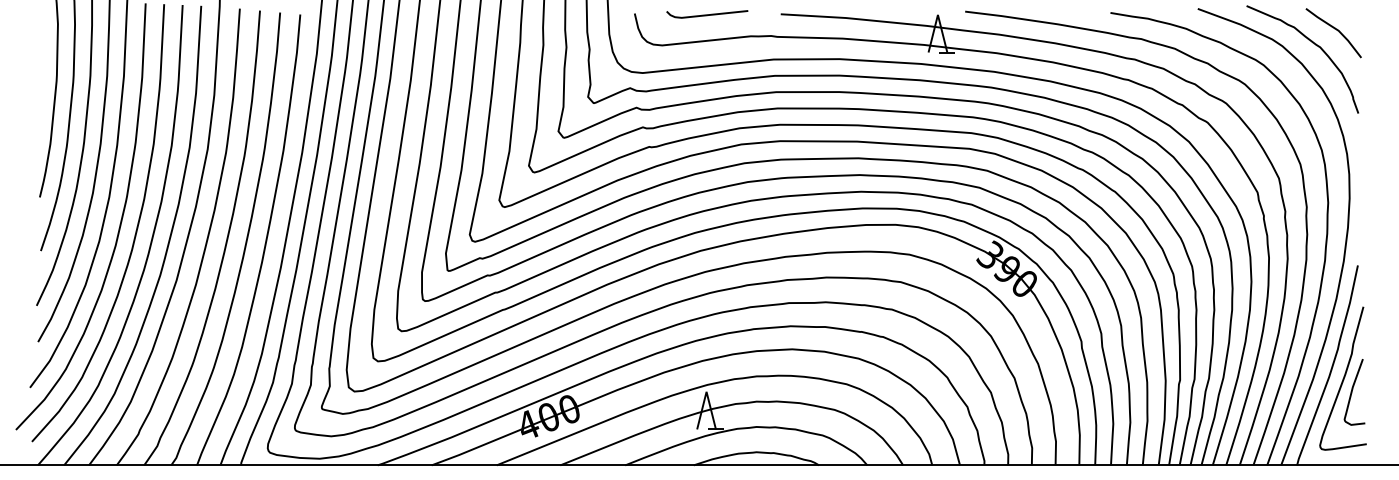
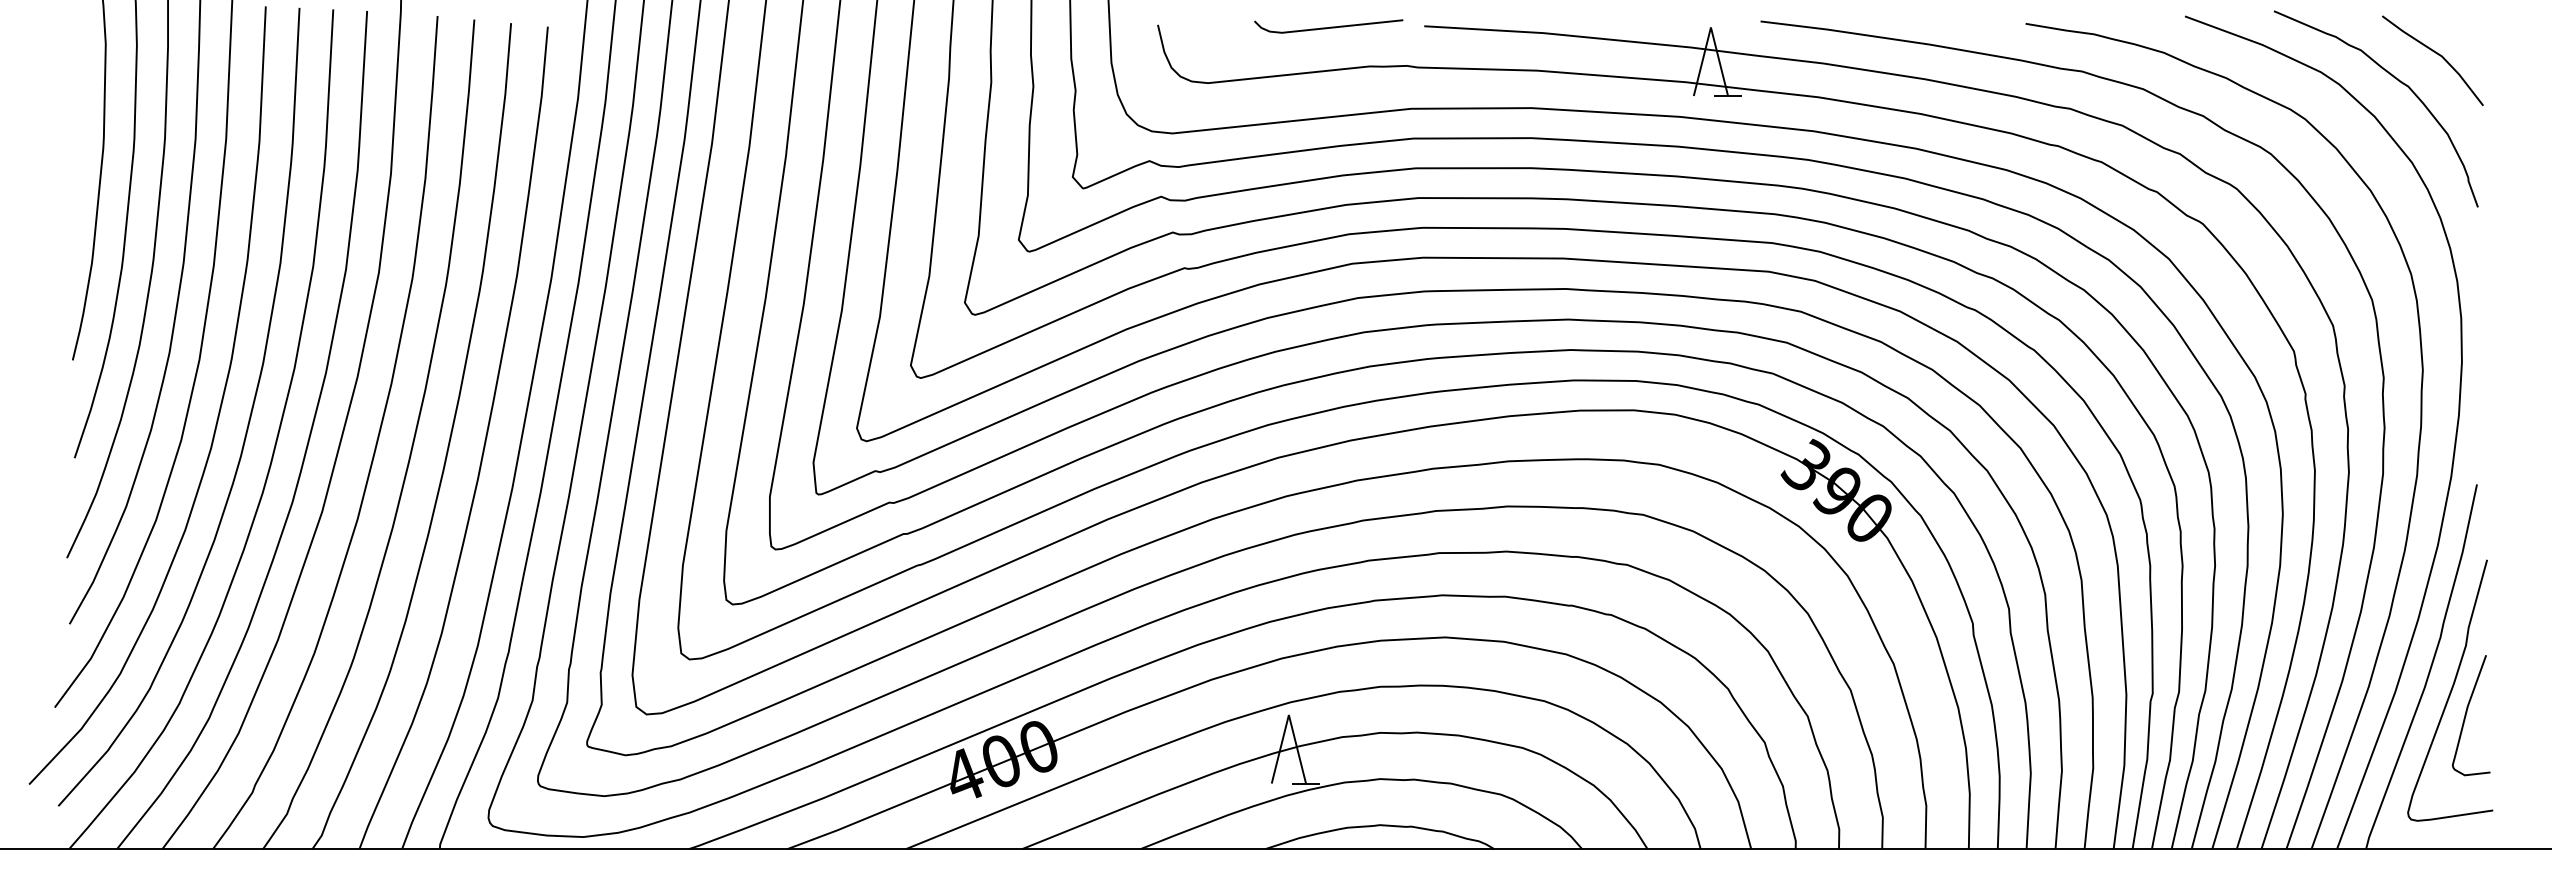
line: (707, 14) -> (1328, 26), moved

